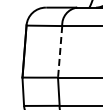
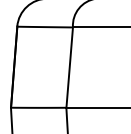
line: (60, 51) -> (70, 67), dashed -> solid

